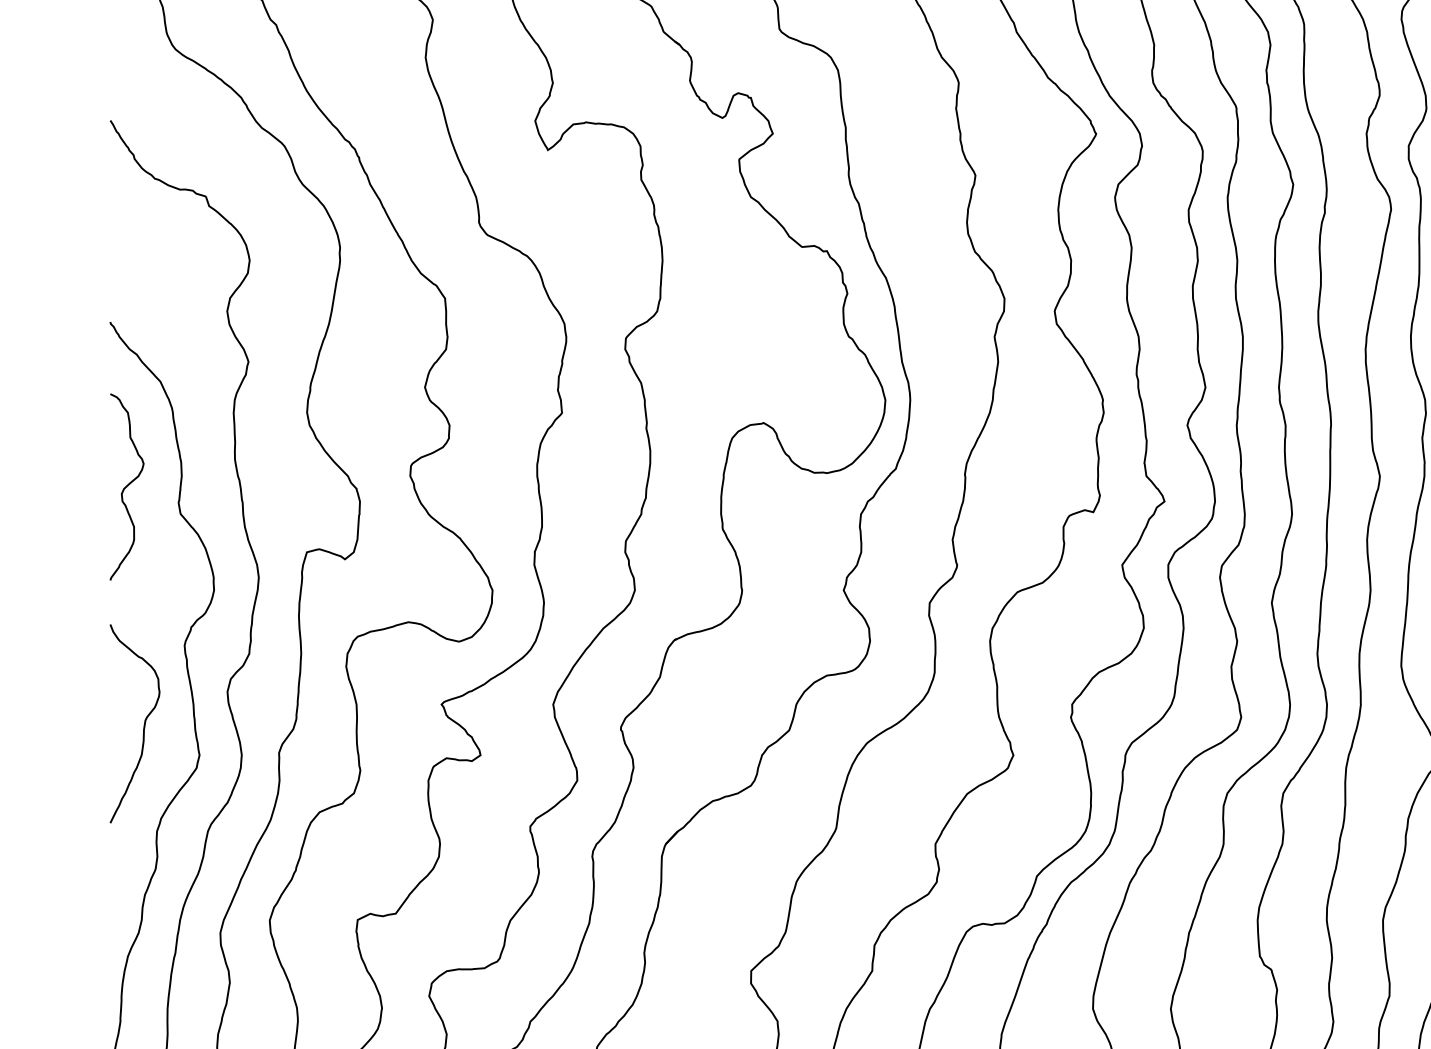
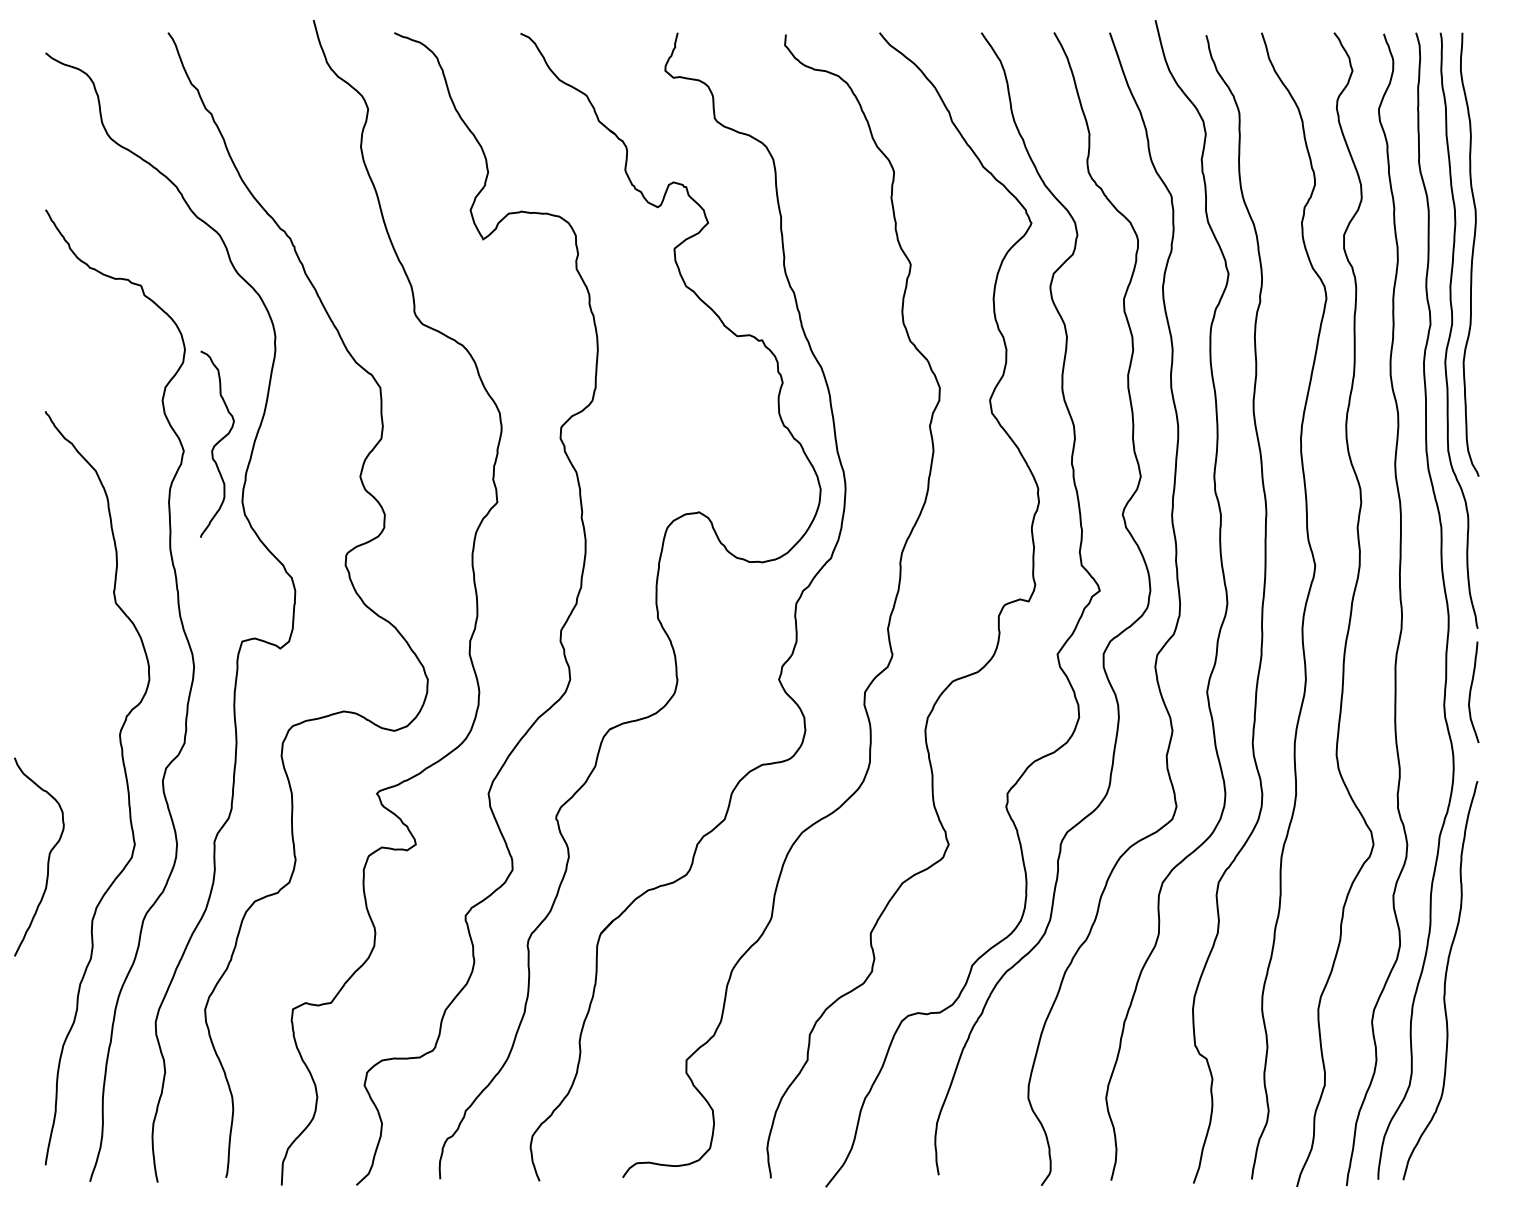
curve: (127, 486) -> (217, 443), moved
curve: (143, 727) -> (47, 860), moved

